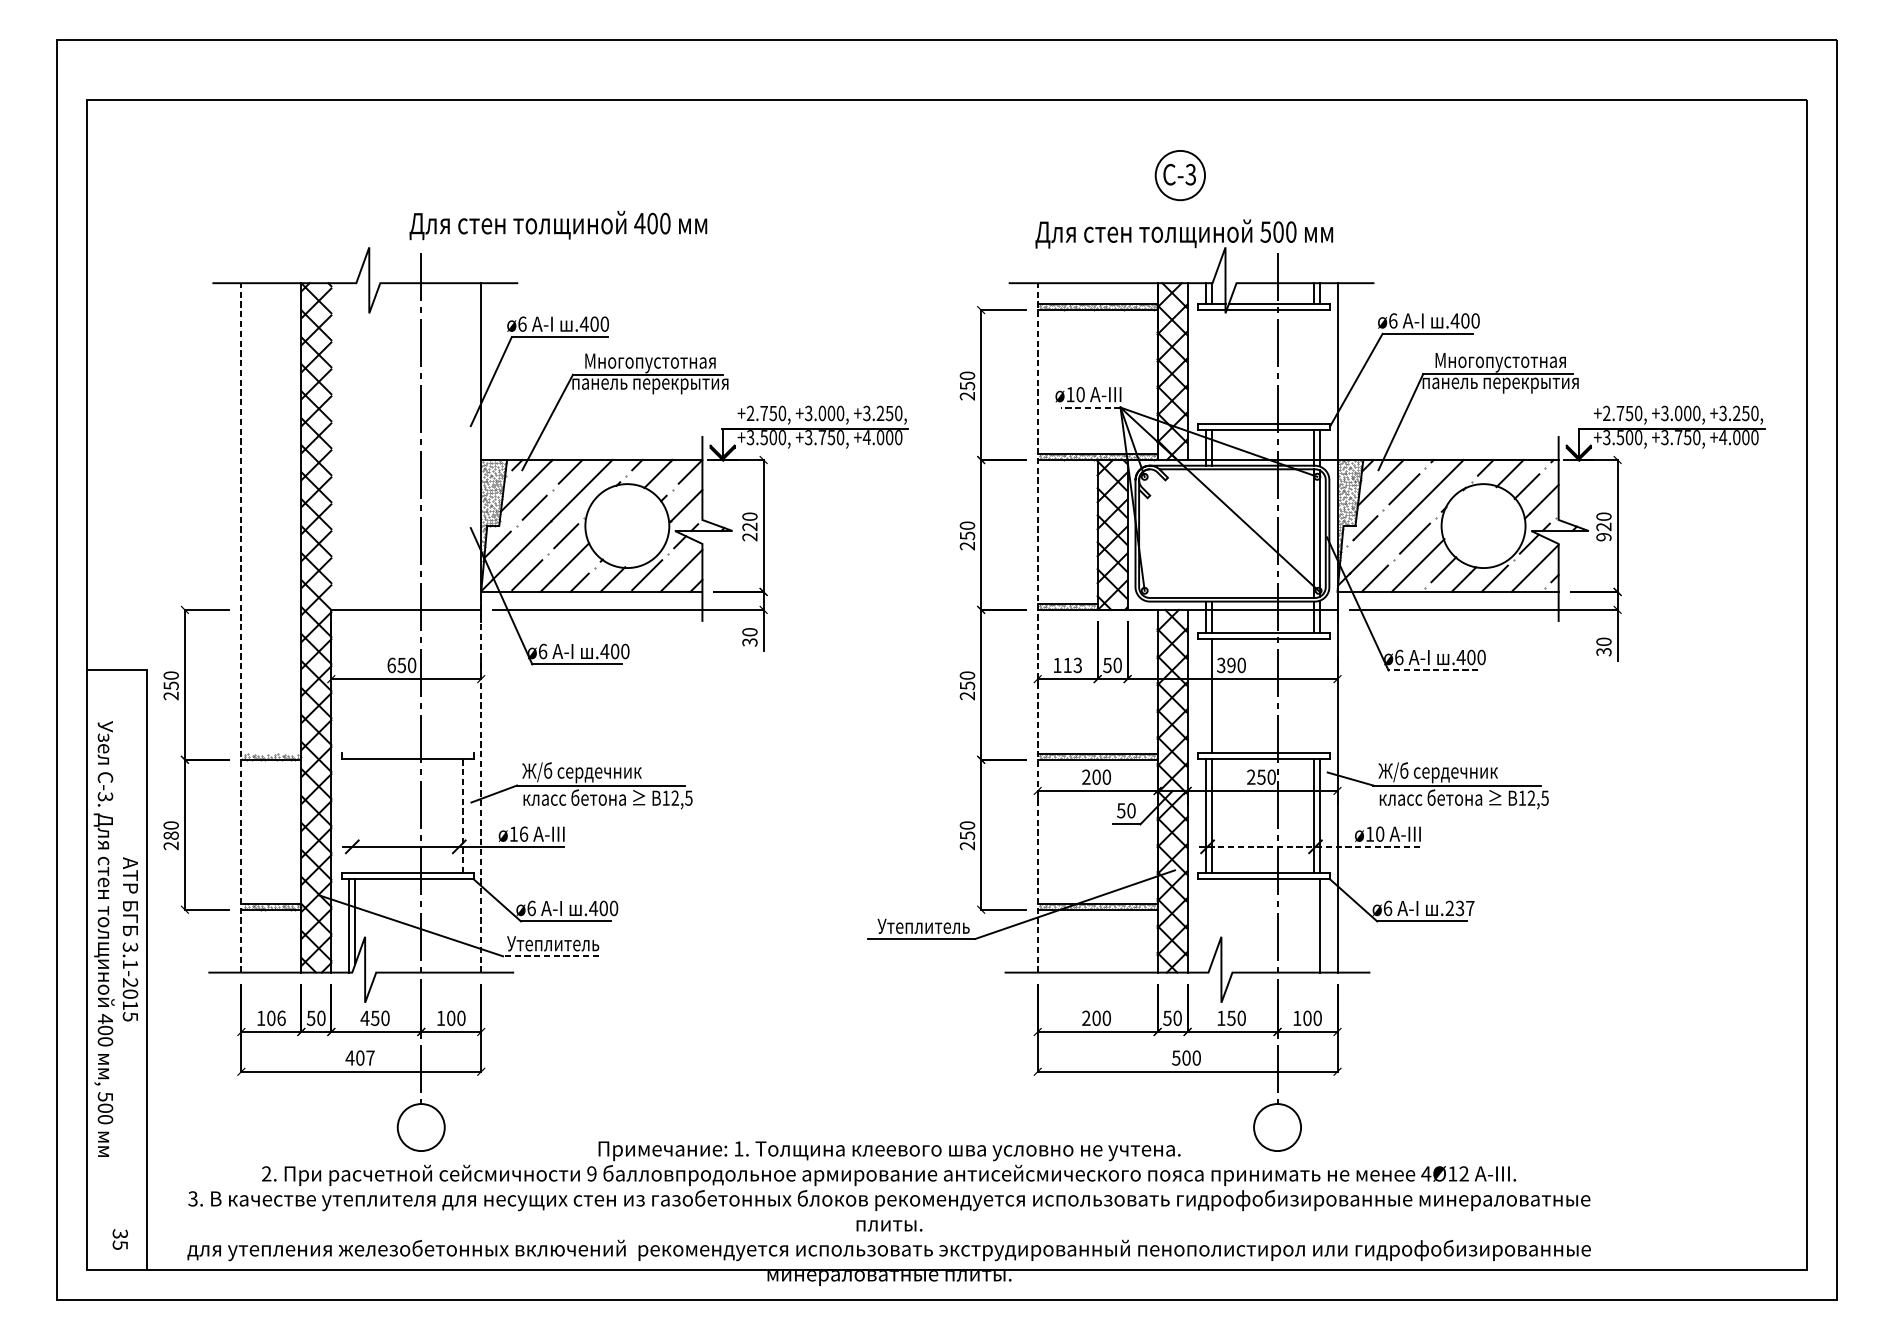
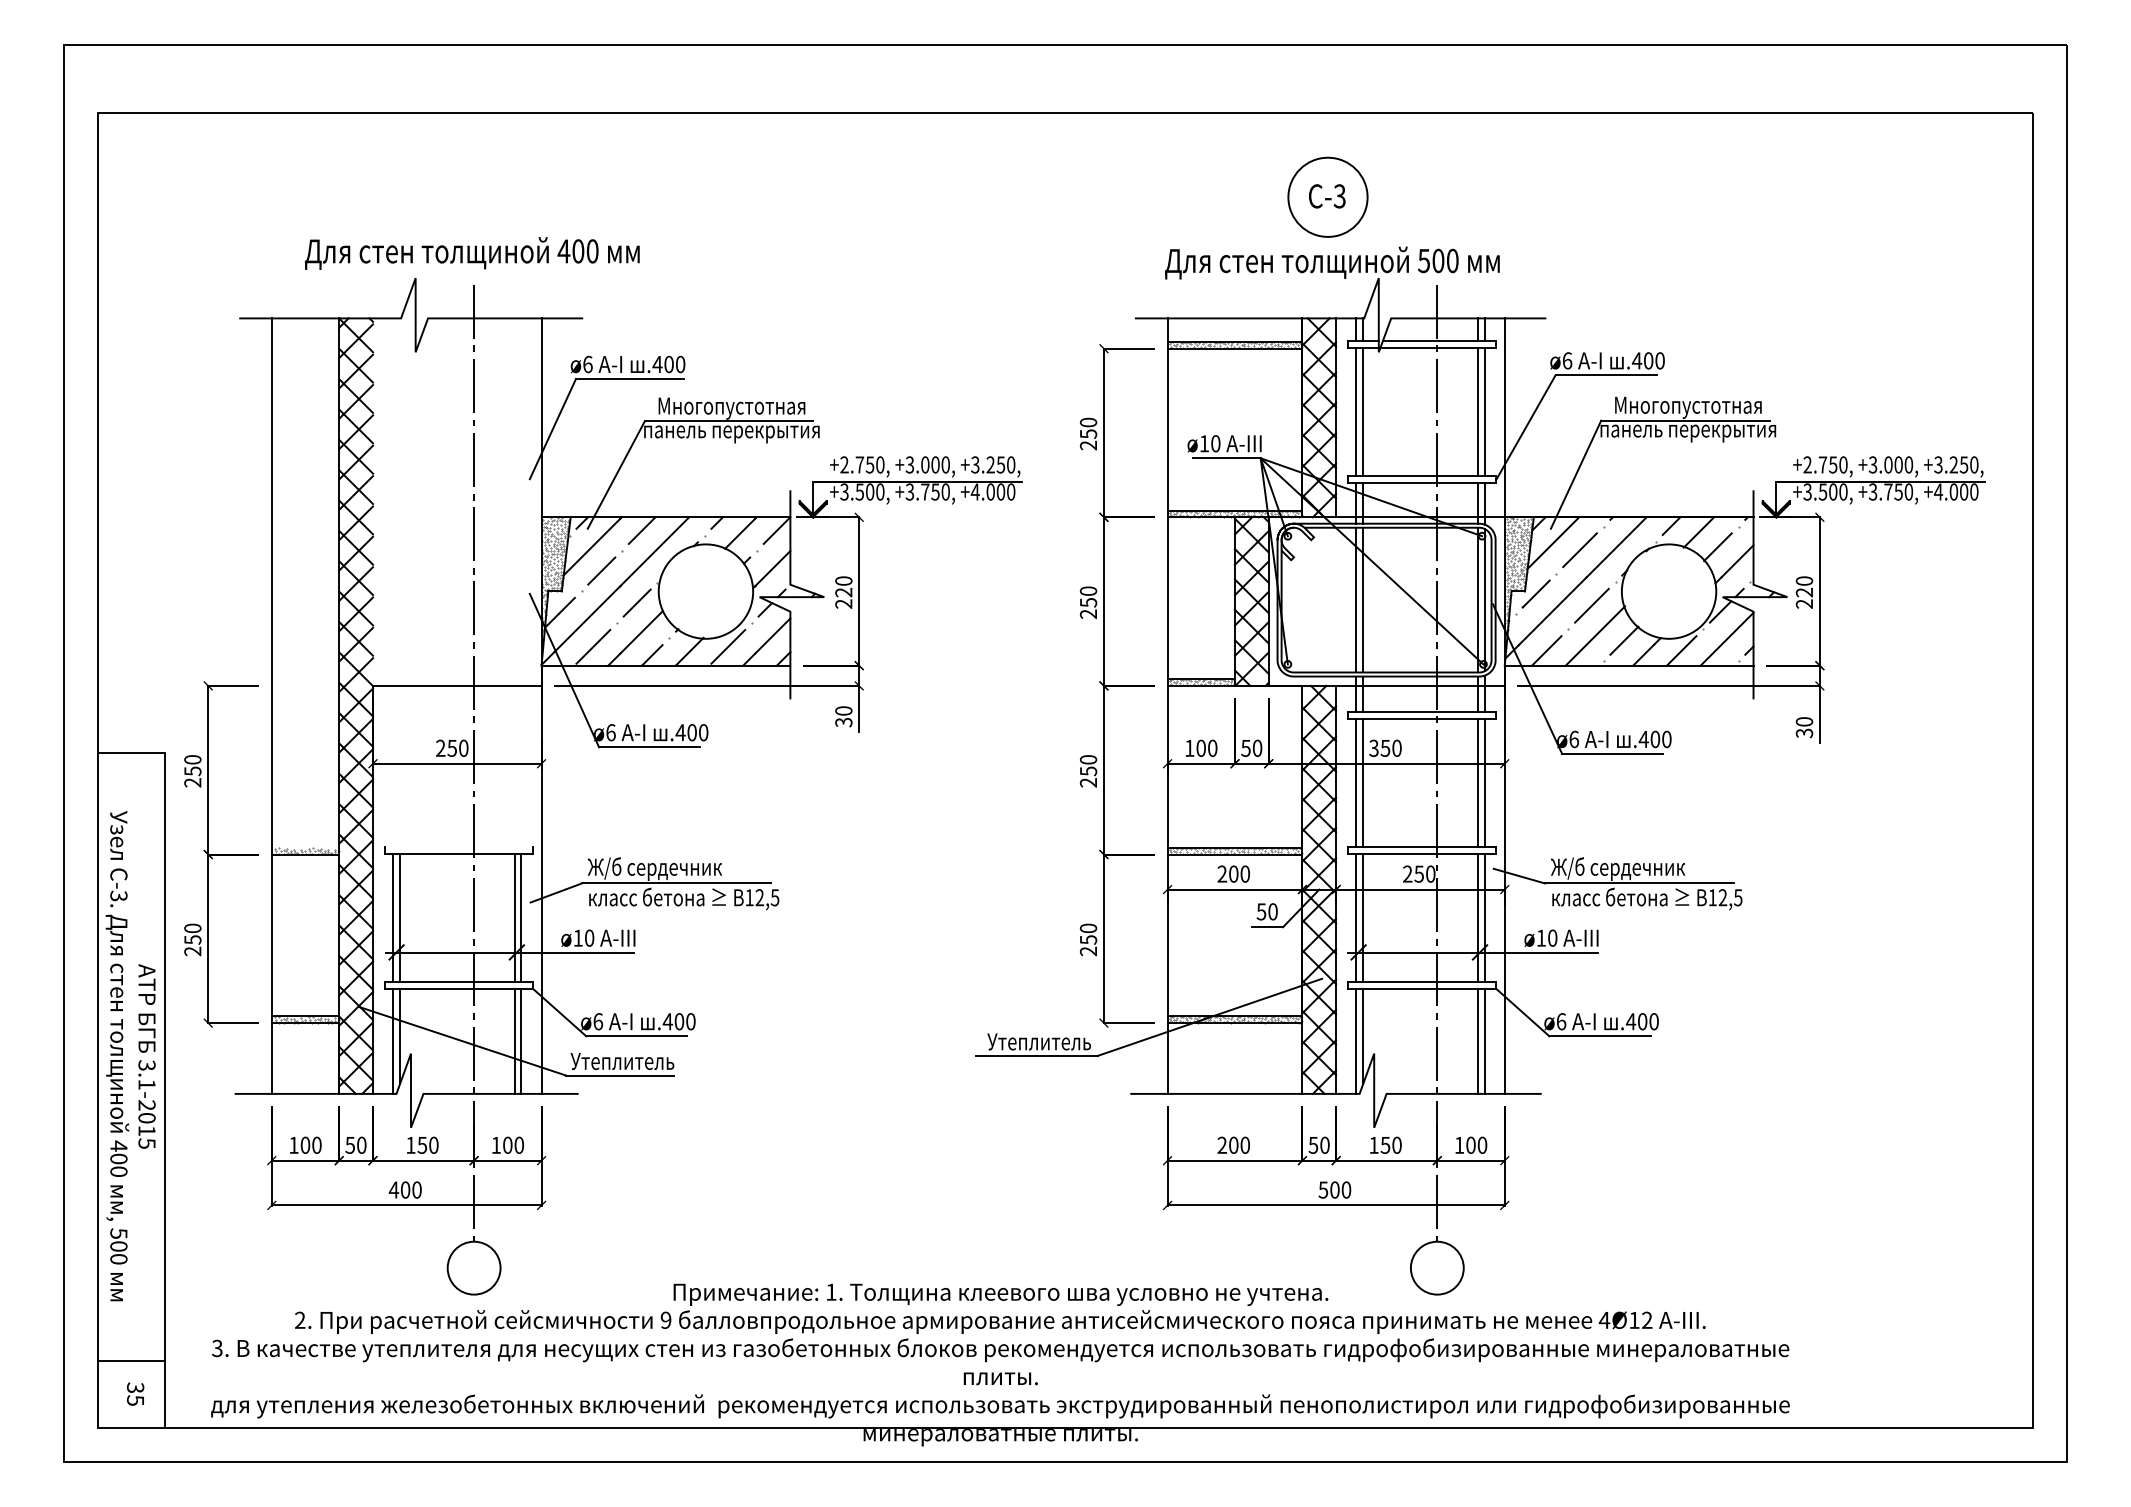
circle: (1179, 174) -> (1327, 196), size x1.43
text: (558, 225) -> (472, 253), moved
line: (1205, 366) -> (1356, 412), added
line: (1211, 366) -> (1363, 412), added
line: (1313, 366) -> (1477, 412), added
line: (1319, 366) -> (1484, 412), added
line: (1090, 407) -> (1226, 458), dashed -> solid
line: (1205, 533) -> (1356, 599), added
line: (1211, 533) -> (1363, 599), added
text: (1603, 536) -> (1804, 603), 920 -> 220
line: (241, 628) -> (271, 706), dashed -> solid
line: (1037, 628) -> (1167, 706), dashed -> solid
text: (391, 664) -> (440, 747), 650 -> 250
text: (1072, 664) -> (1206, 747), 113 -> 100
text: (1231, 664) -> (1385, 747), 390 -> 350
line: (1433, 670) -> (1612, 753), dashed -> solid
line: (1205, 696) -> (1356, 783), added
line: (1313, 696) -> (1477, 783), added
line: (1319, 696) -> (1484, 783), added
line: (481, 782) -> (541, 879), dashed -> solid
line: (349, 816) -> (393, 918), added
line: (354, 816) -> (399, 918), added
line: (457, 816) -> (514, 918), added
line: (463, 816) -> (521, 918), dashed -> solid
text: (523, 833) -> (589, 937), ø16 -> ø10
text: (170, 835) -> (192, 939), 280 -> 250
line: (1308, 846) -> (1472, 952), dashed -> solid
text: (1459, 908) -> (1641, 1021), .237 -> .400
line: (1211, 921) -> (1363, 1036), added
line: (457, 925) -> (514, 1040), added
line: (463, 925) -> (521, 1040), added
line: (1205, 925) -> (1356, 1040), added
line: (1313, 925) -> (1477, 1040), added
line: (551, 956) -> (620, 1075), dashed -> solid
text: (281, 1017) -> (316, 1144), 106 -> 100
text: (364, 1018) -> (410, 1145), 450 -> 150
text: (370, 1057) -> (416, 1189), 407 -> 400
line: (116, 1209) -> (131, 1360), added

